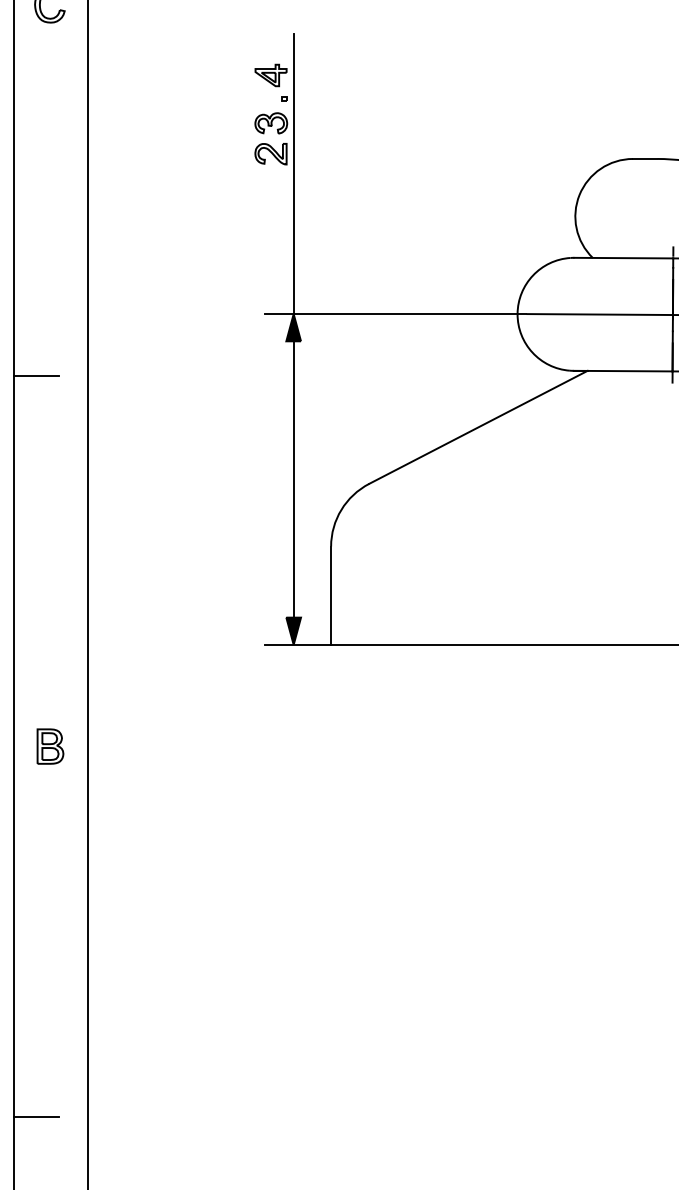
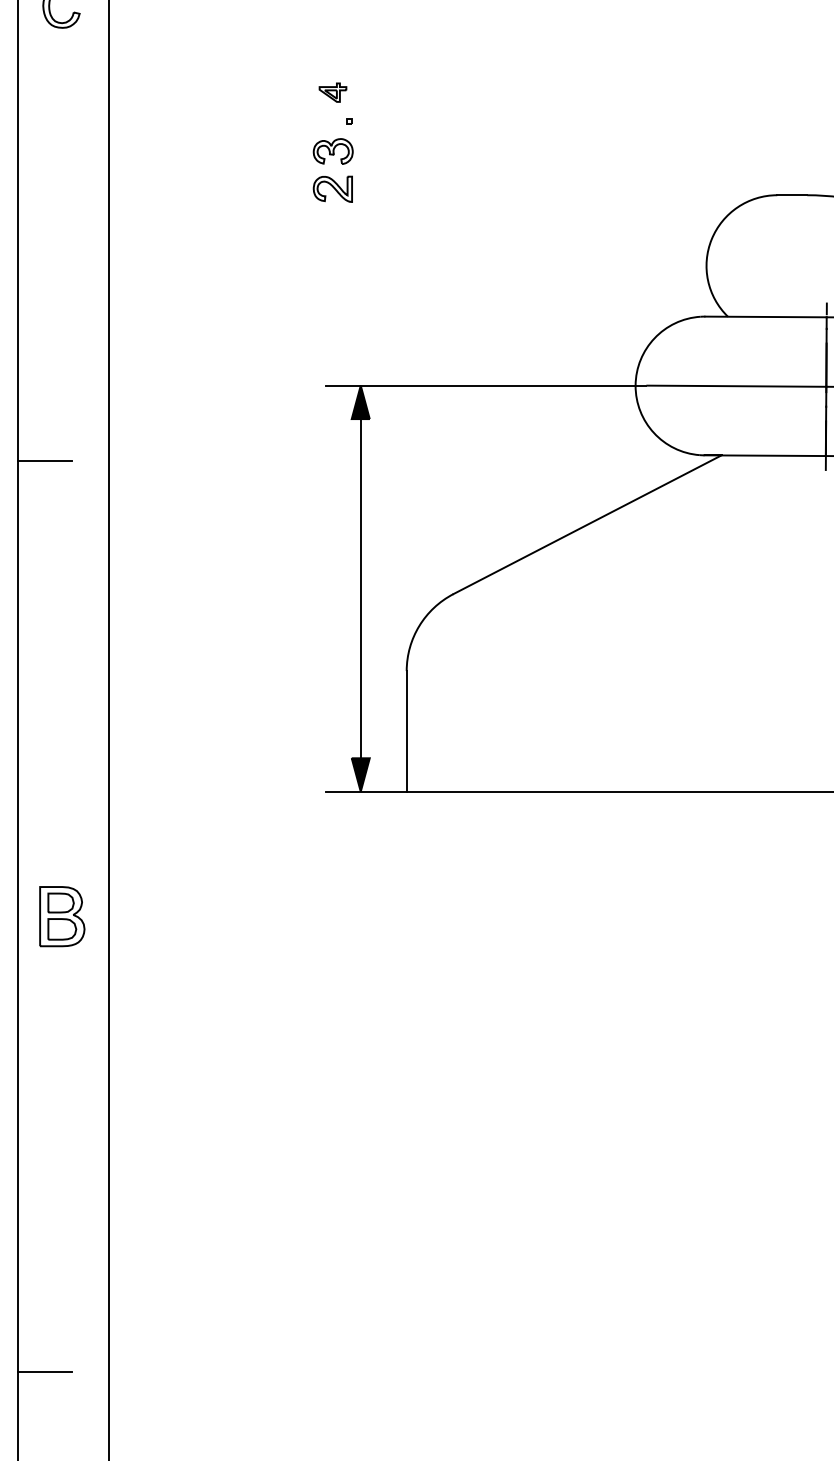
part: (270, 75) -> (332, 92), size x0.7
line: (293, 173) -> (360, 213), removed
part: (49, 746) -> (61, 916), size x1.4

